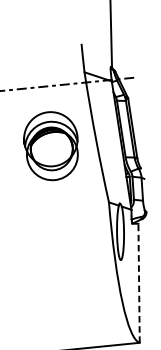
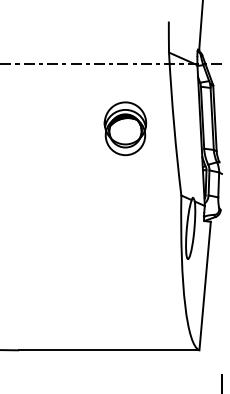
part: (51, 145) -> (125, 128), size x0.71
line: (139, 283) -> (205, 286), dashed -> solid

